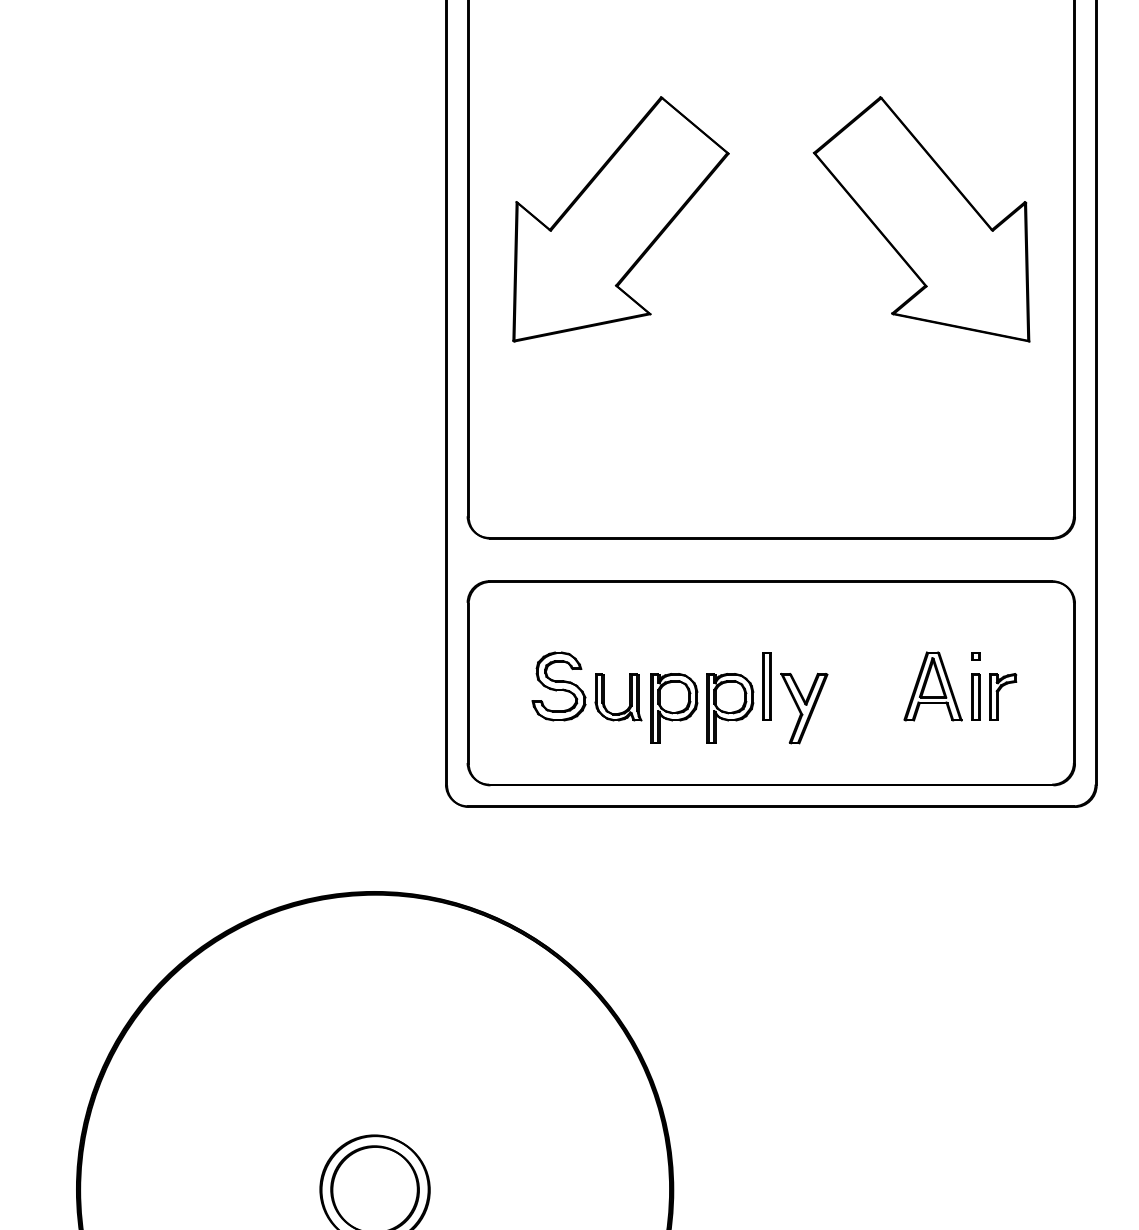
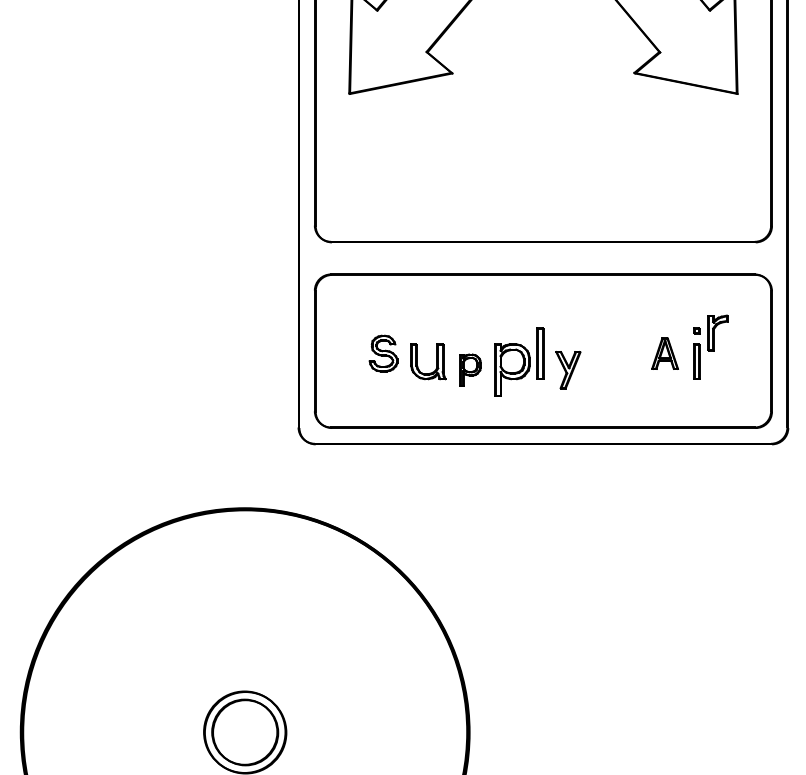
part: (558, 686) -> (383, 353), size x0.7
part: (932, 686) -> (664, 353), size x0.6
part: (1003, 696) -> (718, 332), moved
part: (674, 708) -> (470, 370), size x0.6
part: (804, 708) -> (568, 370), size x0.7

